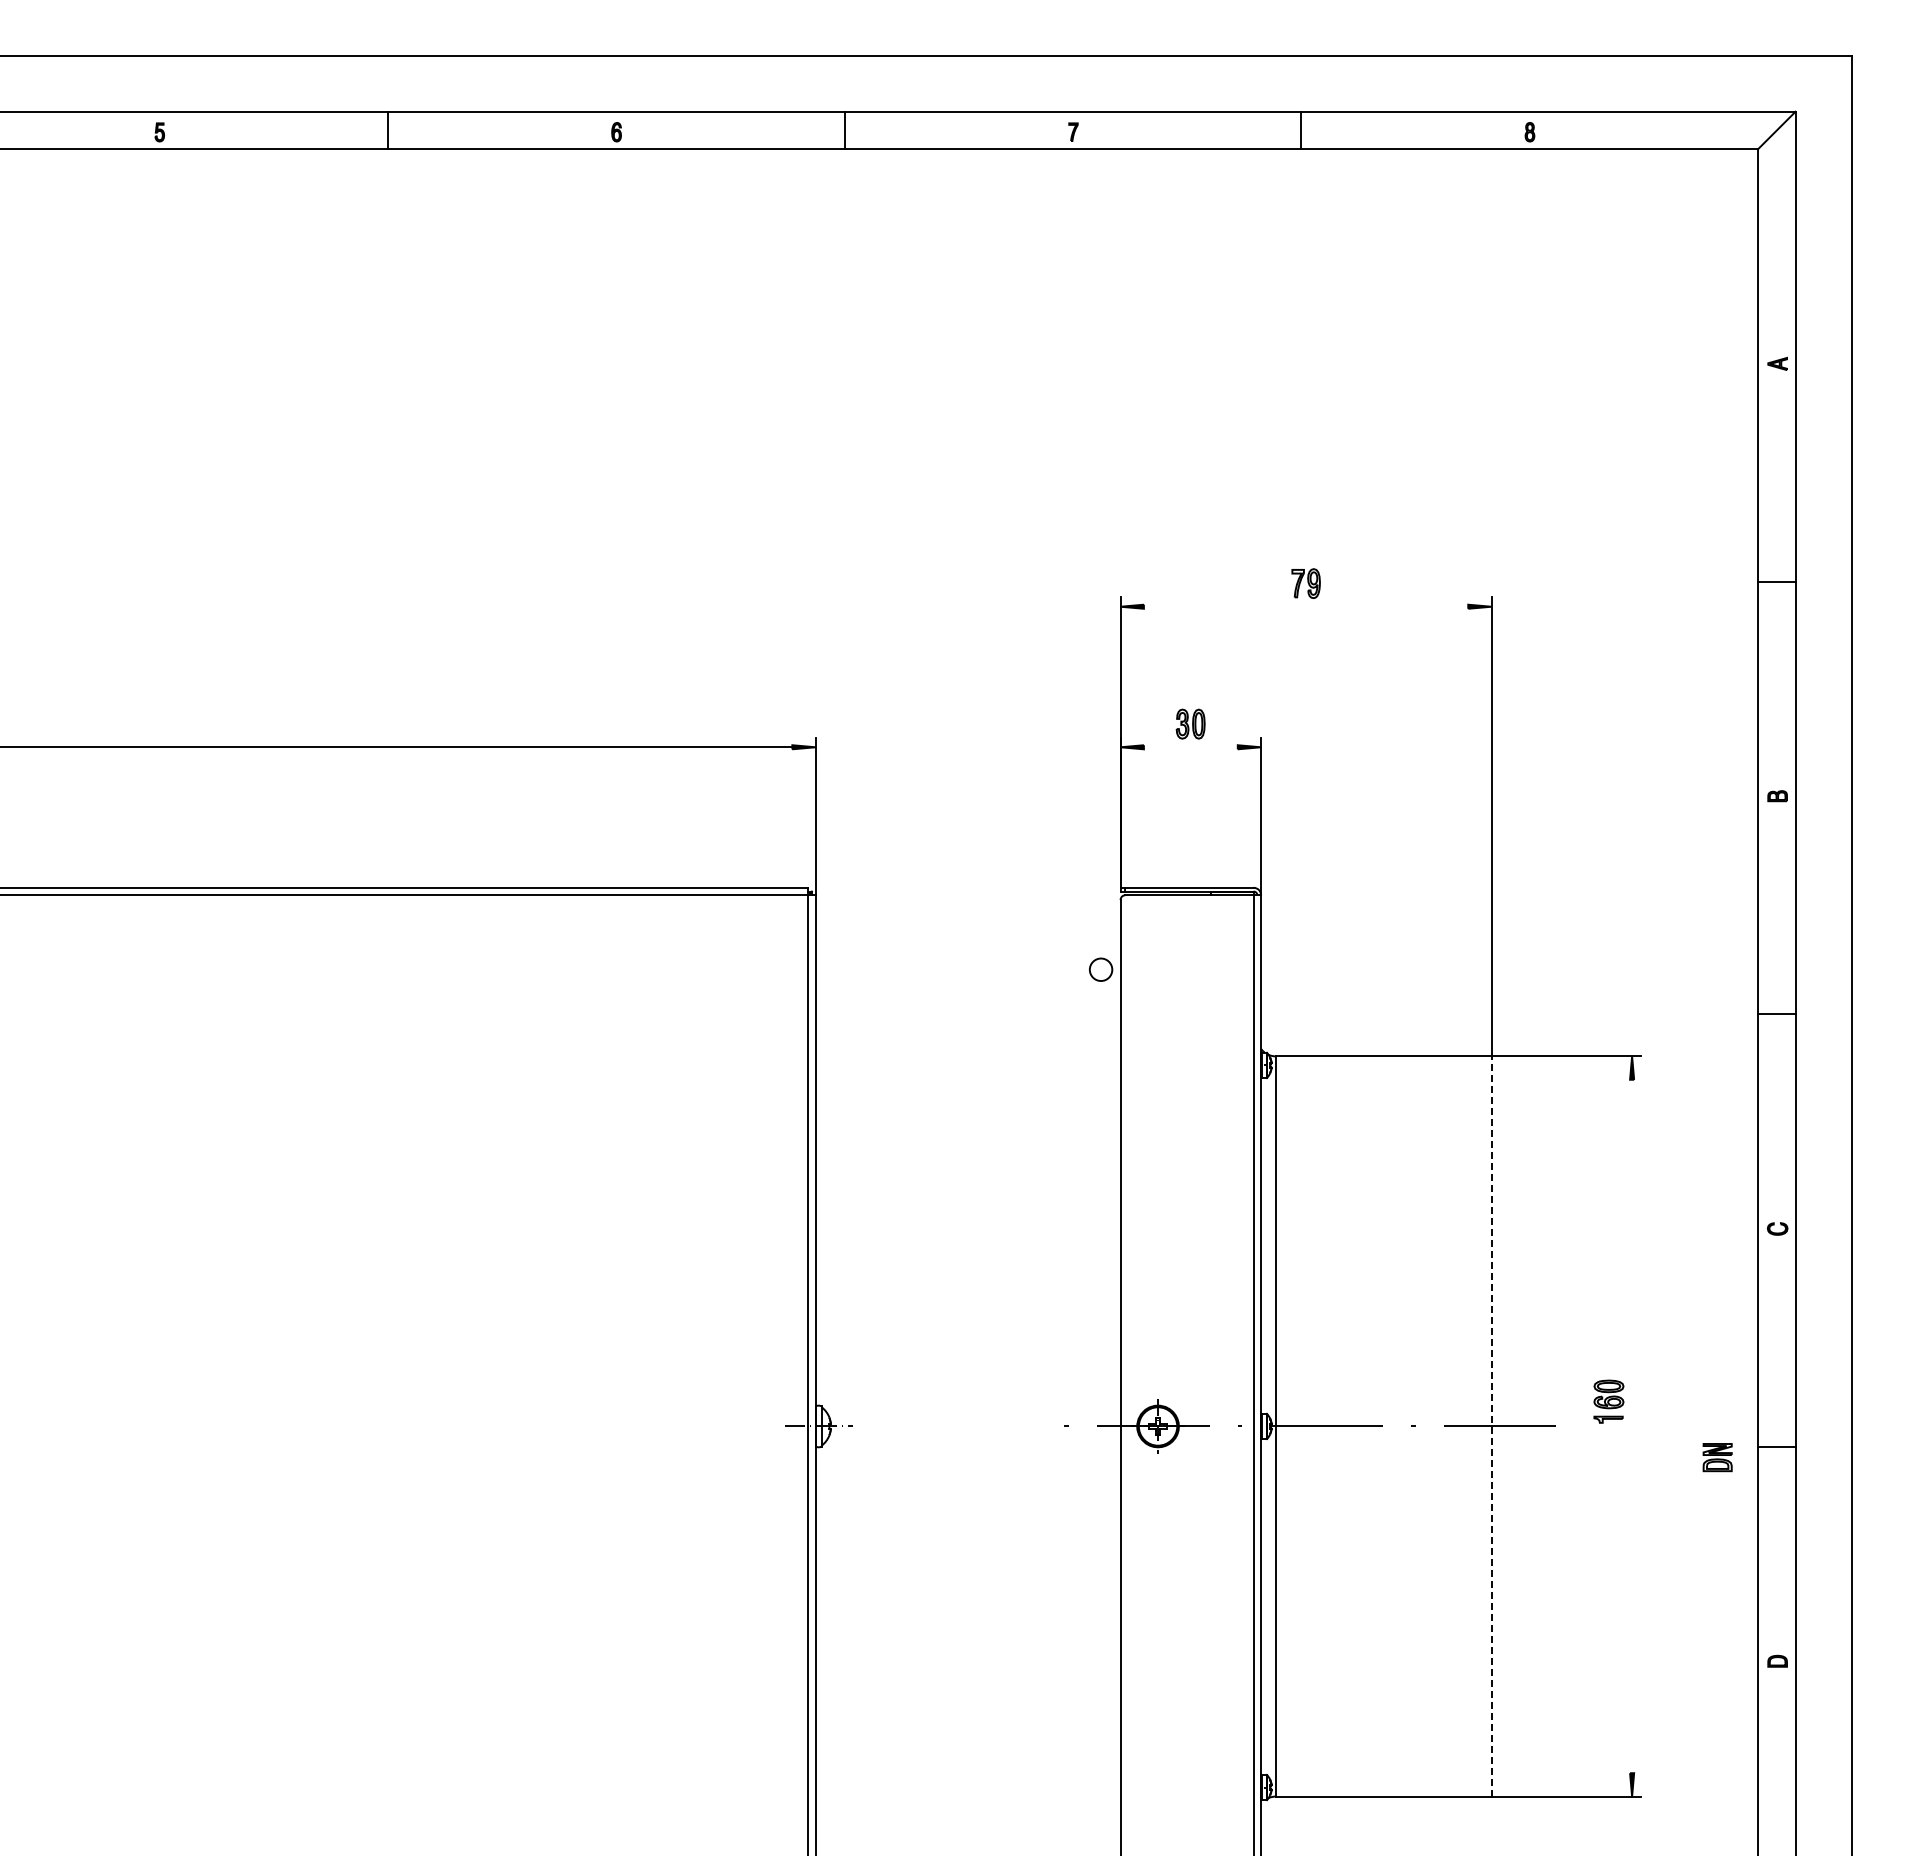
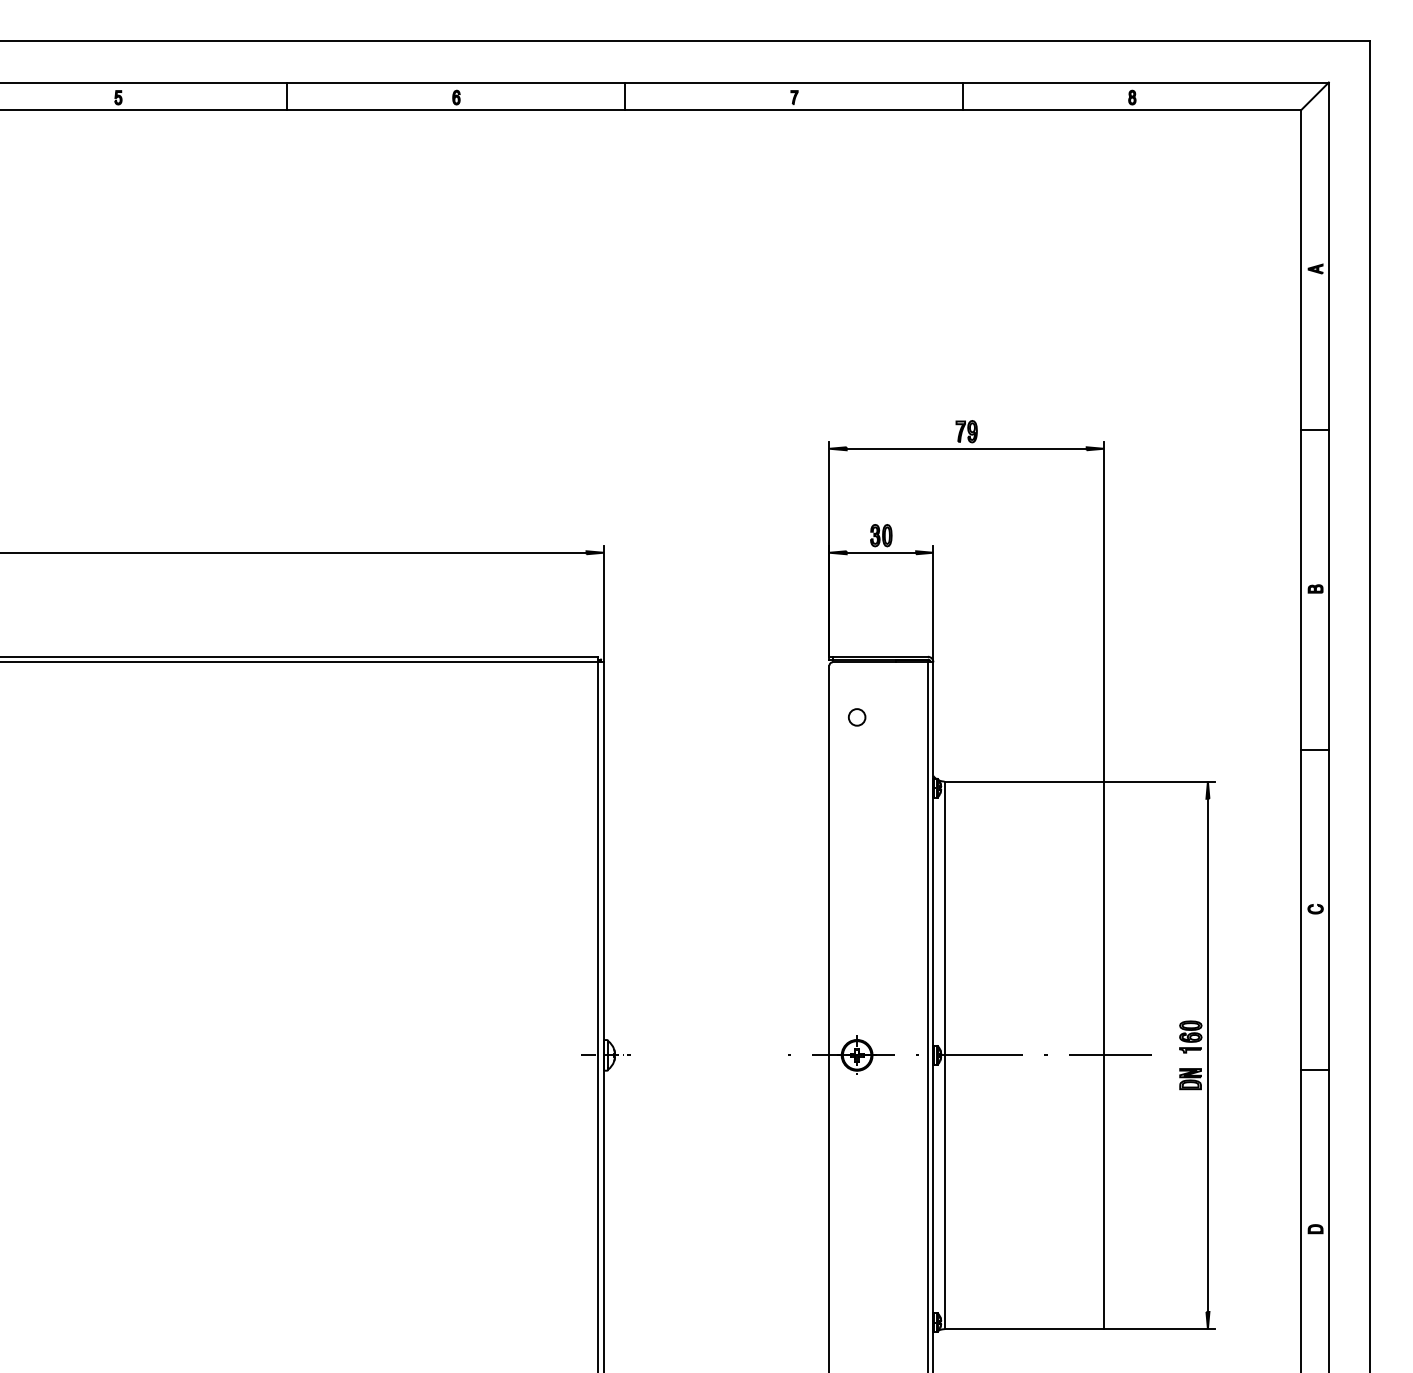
line: (1305, 606) -> (966, 448), added
line: (1190, 747) -> (881, 552), added
circle: (1101, 969) -> (857, 717), moved
line: (1491, 1425) -> (1103, 1054), dashed -> solid
line: (1632, 1426) -> (1208, 1055), added
part: (1717, 1457) -> (1190, 1079), moved

